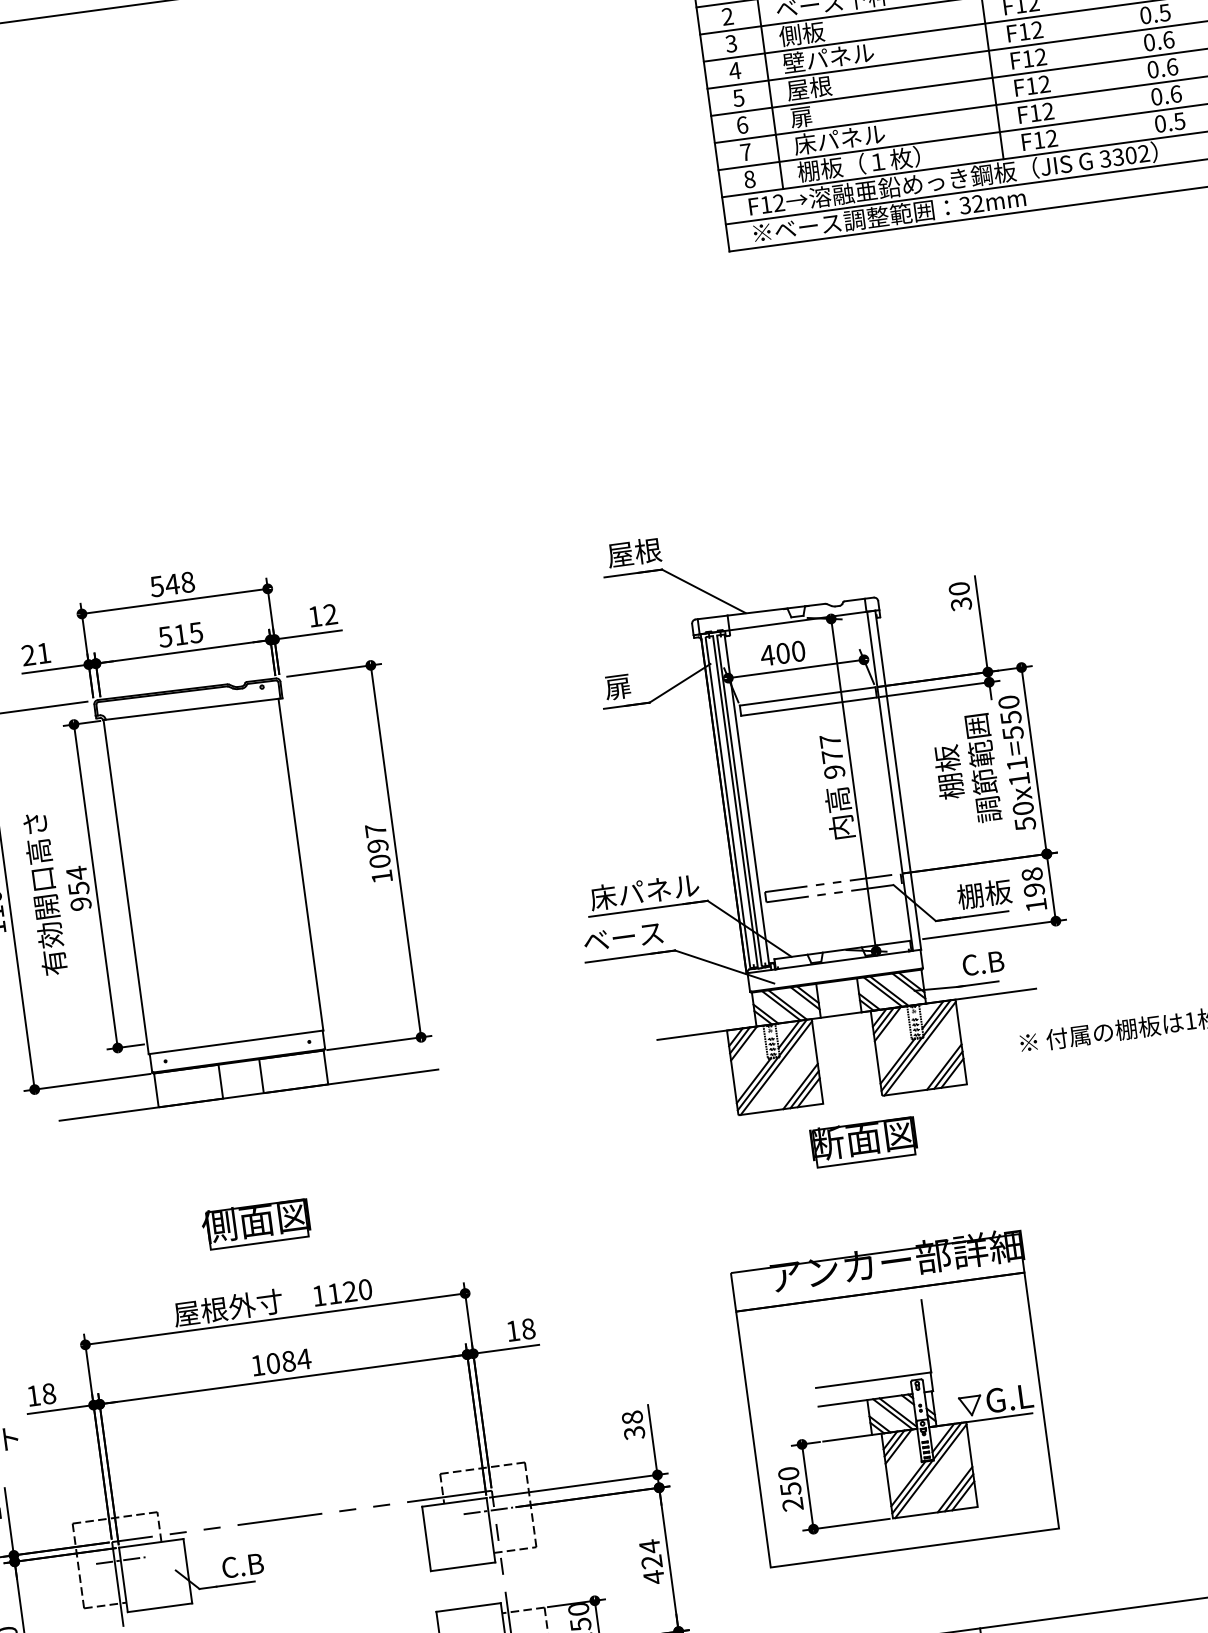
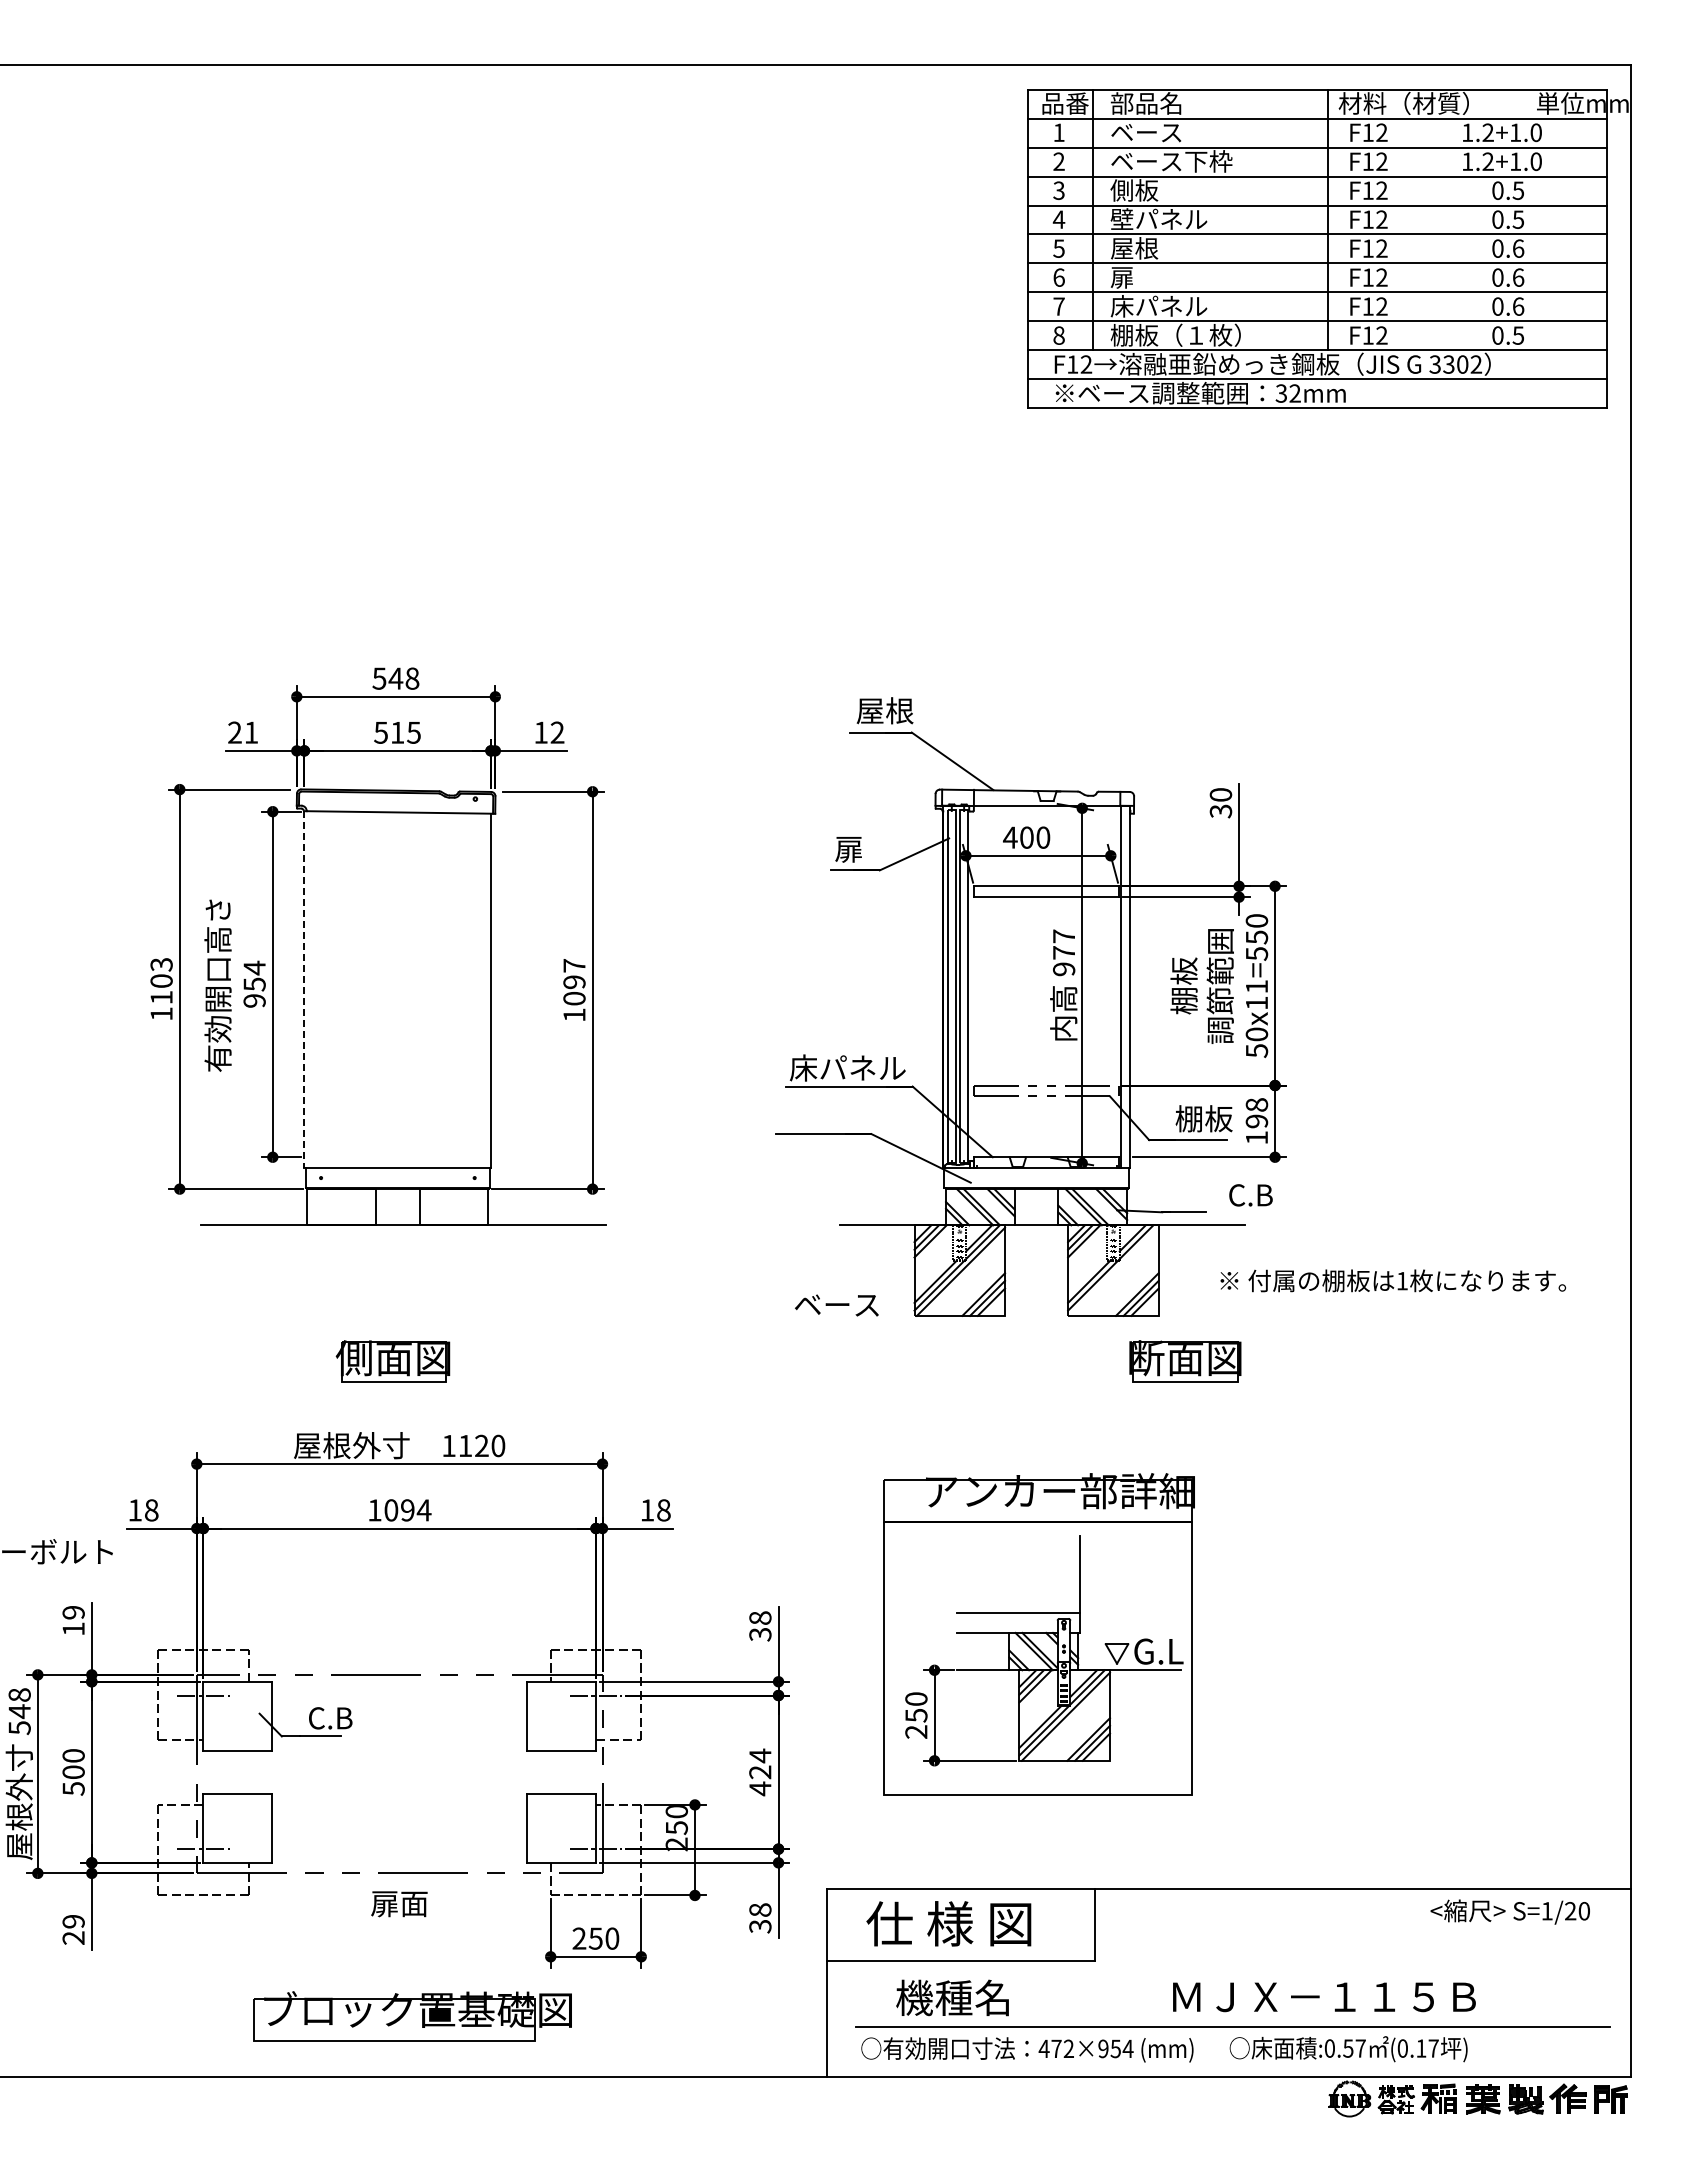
line: (126, 887) -> (304, 990), solid -> dashed
text: (622, 937) -> (836, 1305), moved
text: (982, 963) -> (1250, 1195), moved
line: (920, 1048) -> (1114, 1271), removed
part: (864, 1141) -> (1185, 1361), moved
text: (288, 1361) -> (407, 1510), 1084 -> 1094

